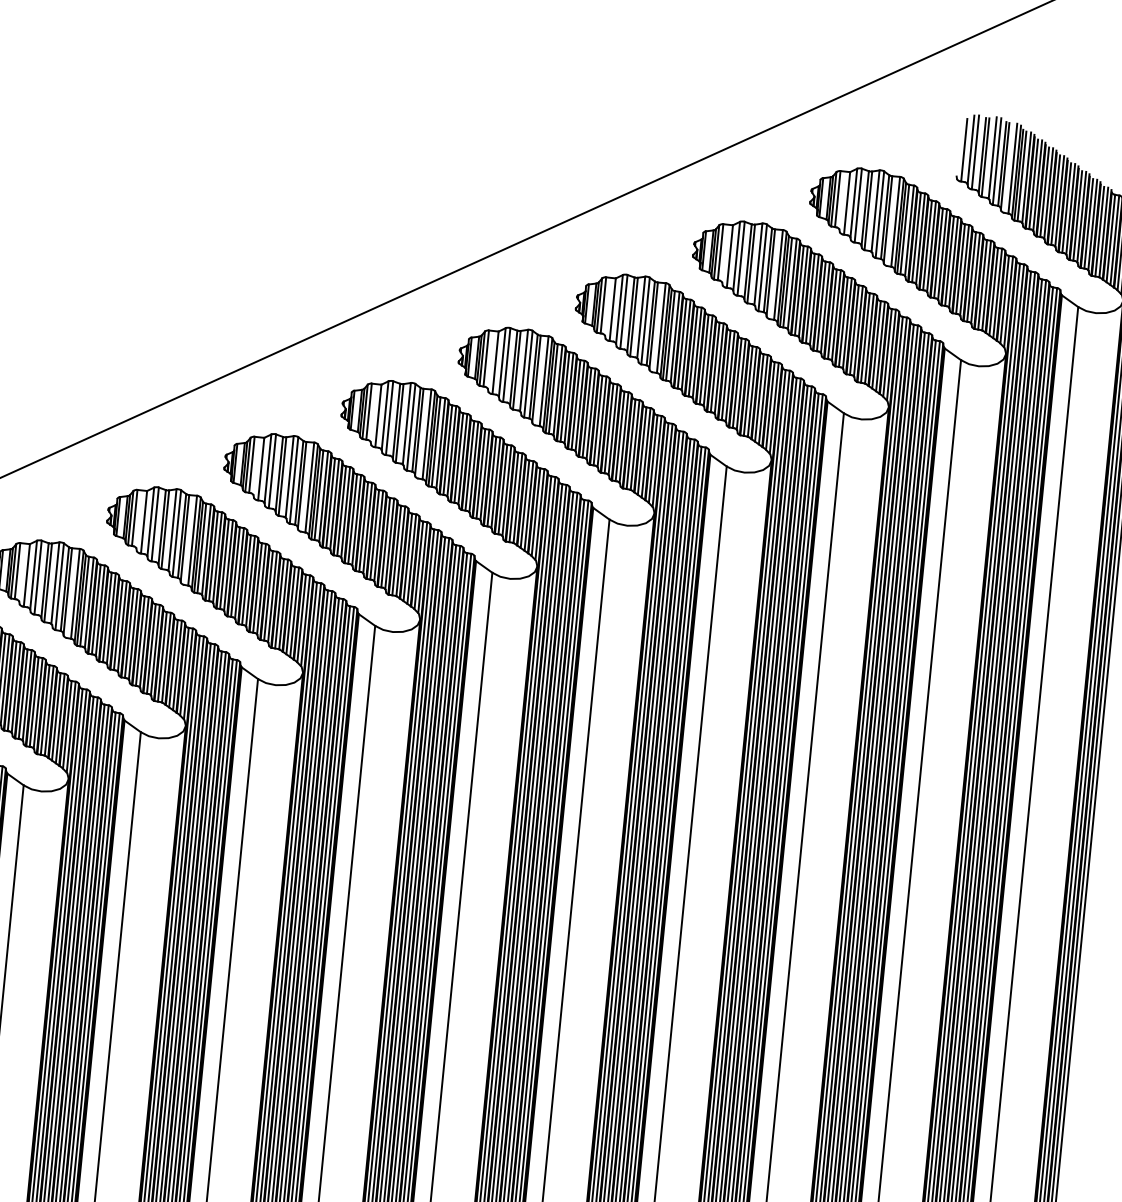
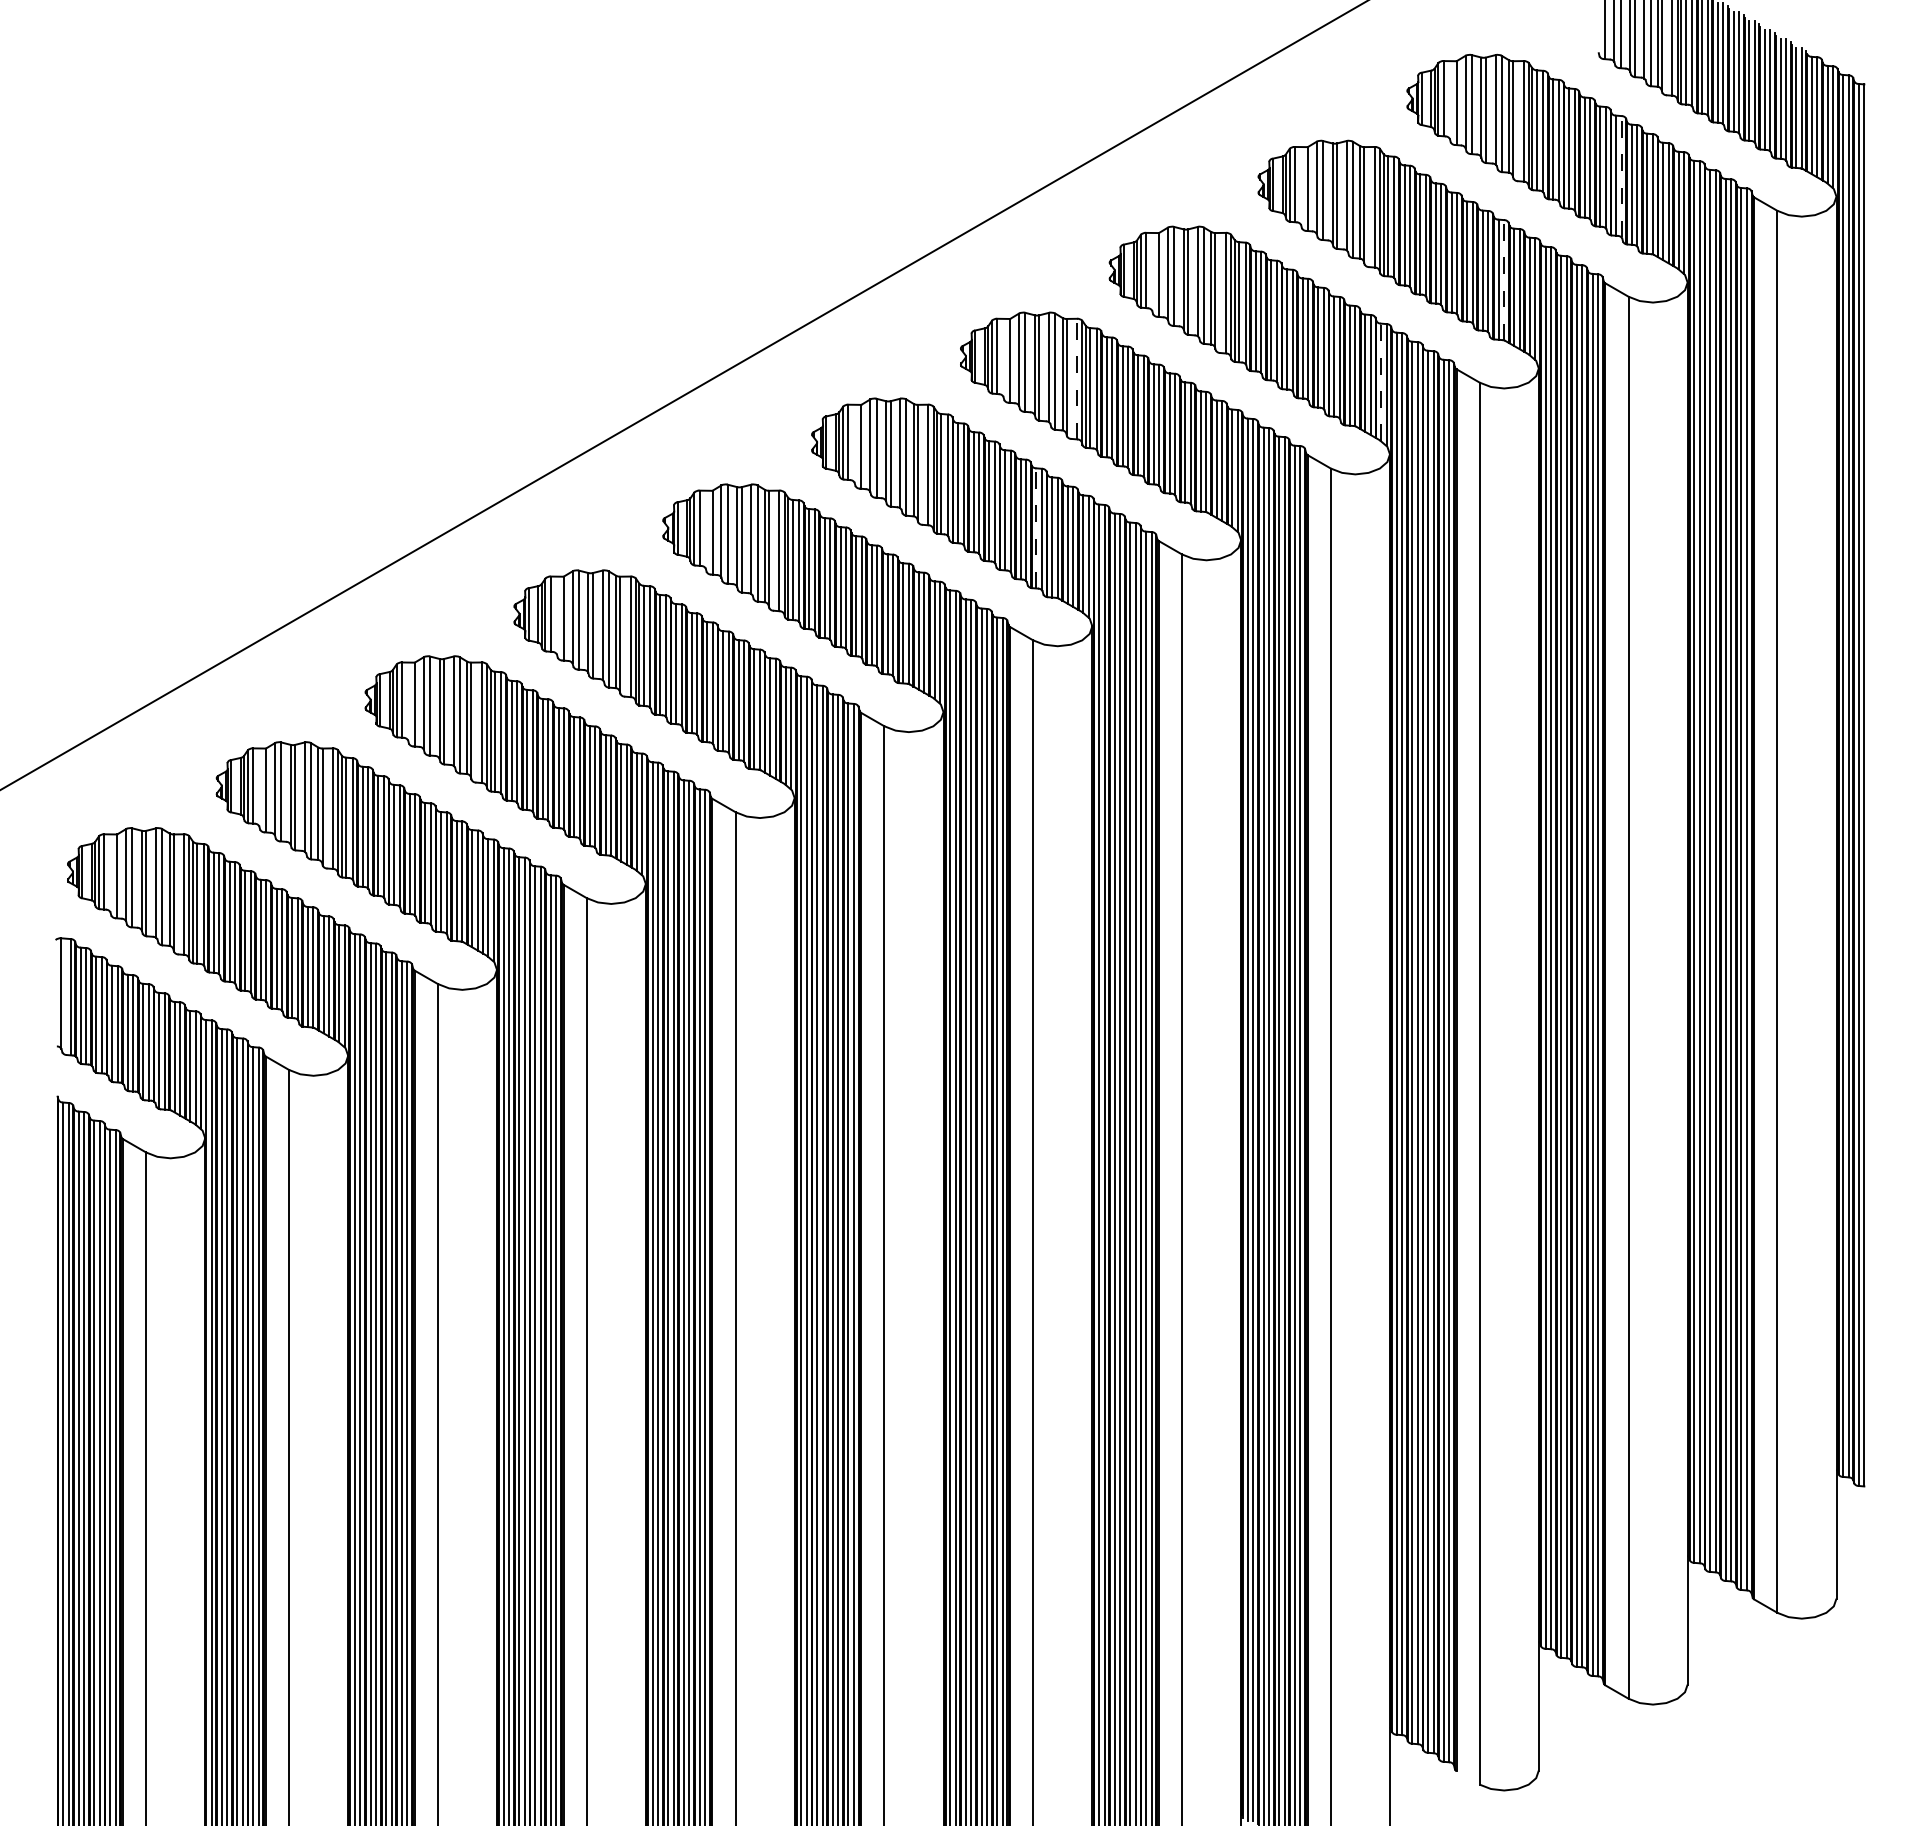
line: (964, 270) -> (1621, 176), solid -> dashed
line: (869, 338) -> (1504, 279), solid -> dashed
line: (544, 380) -> (1077, 378), solid -> dashed
line: (770, 406) -> (1381, 382), solid -> dashed
line: (503, 488) -> (1036, 527), solid -> dashed

